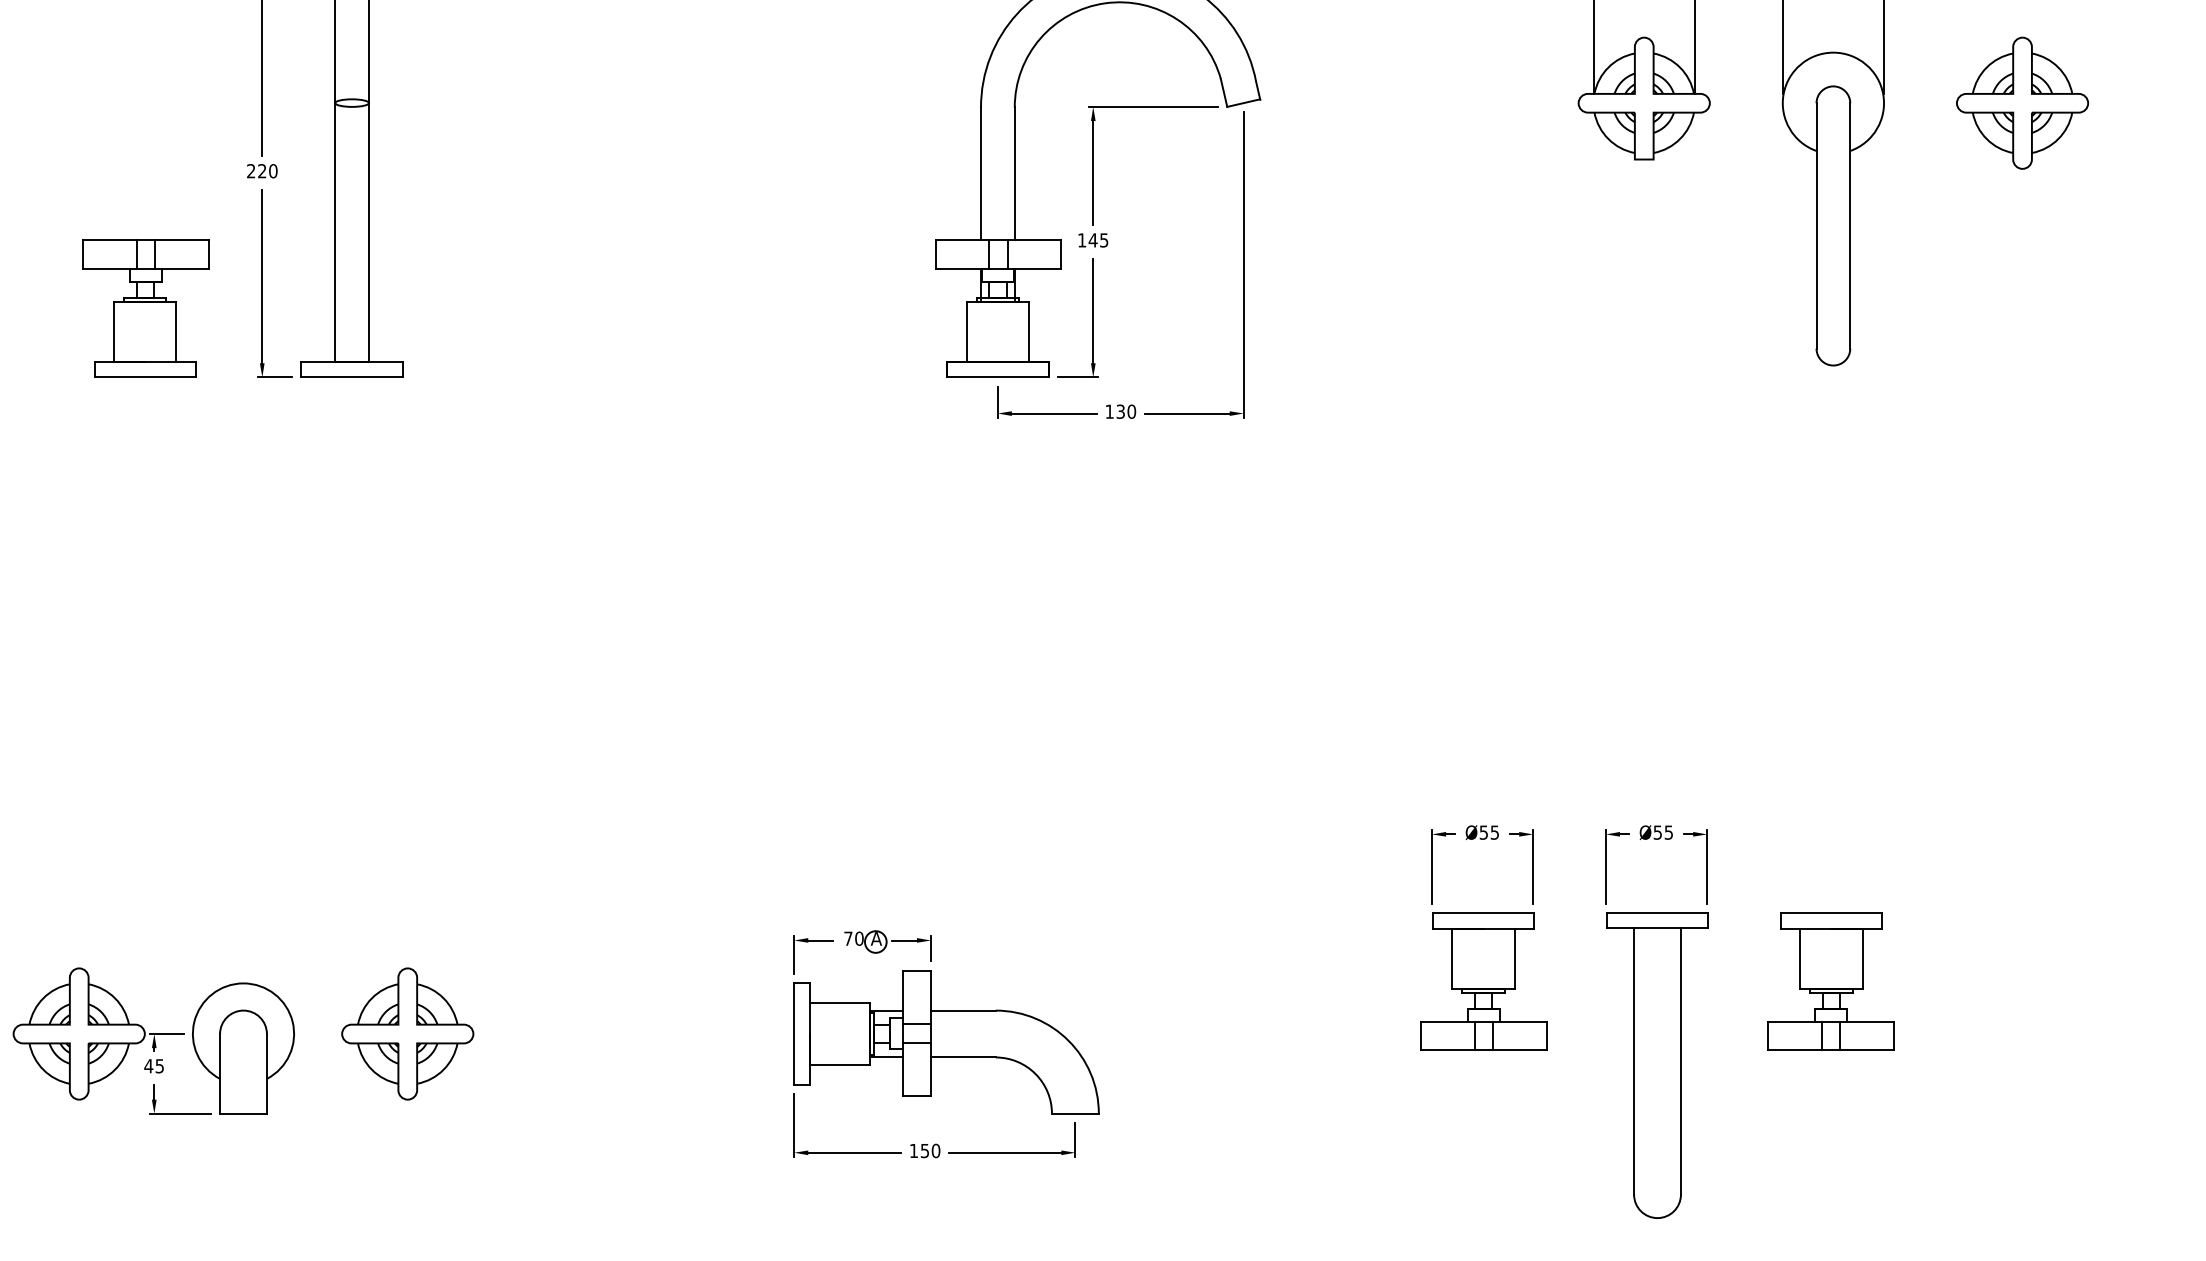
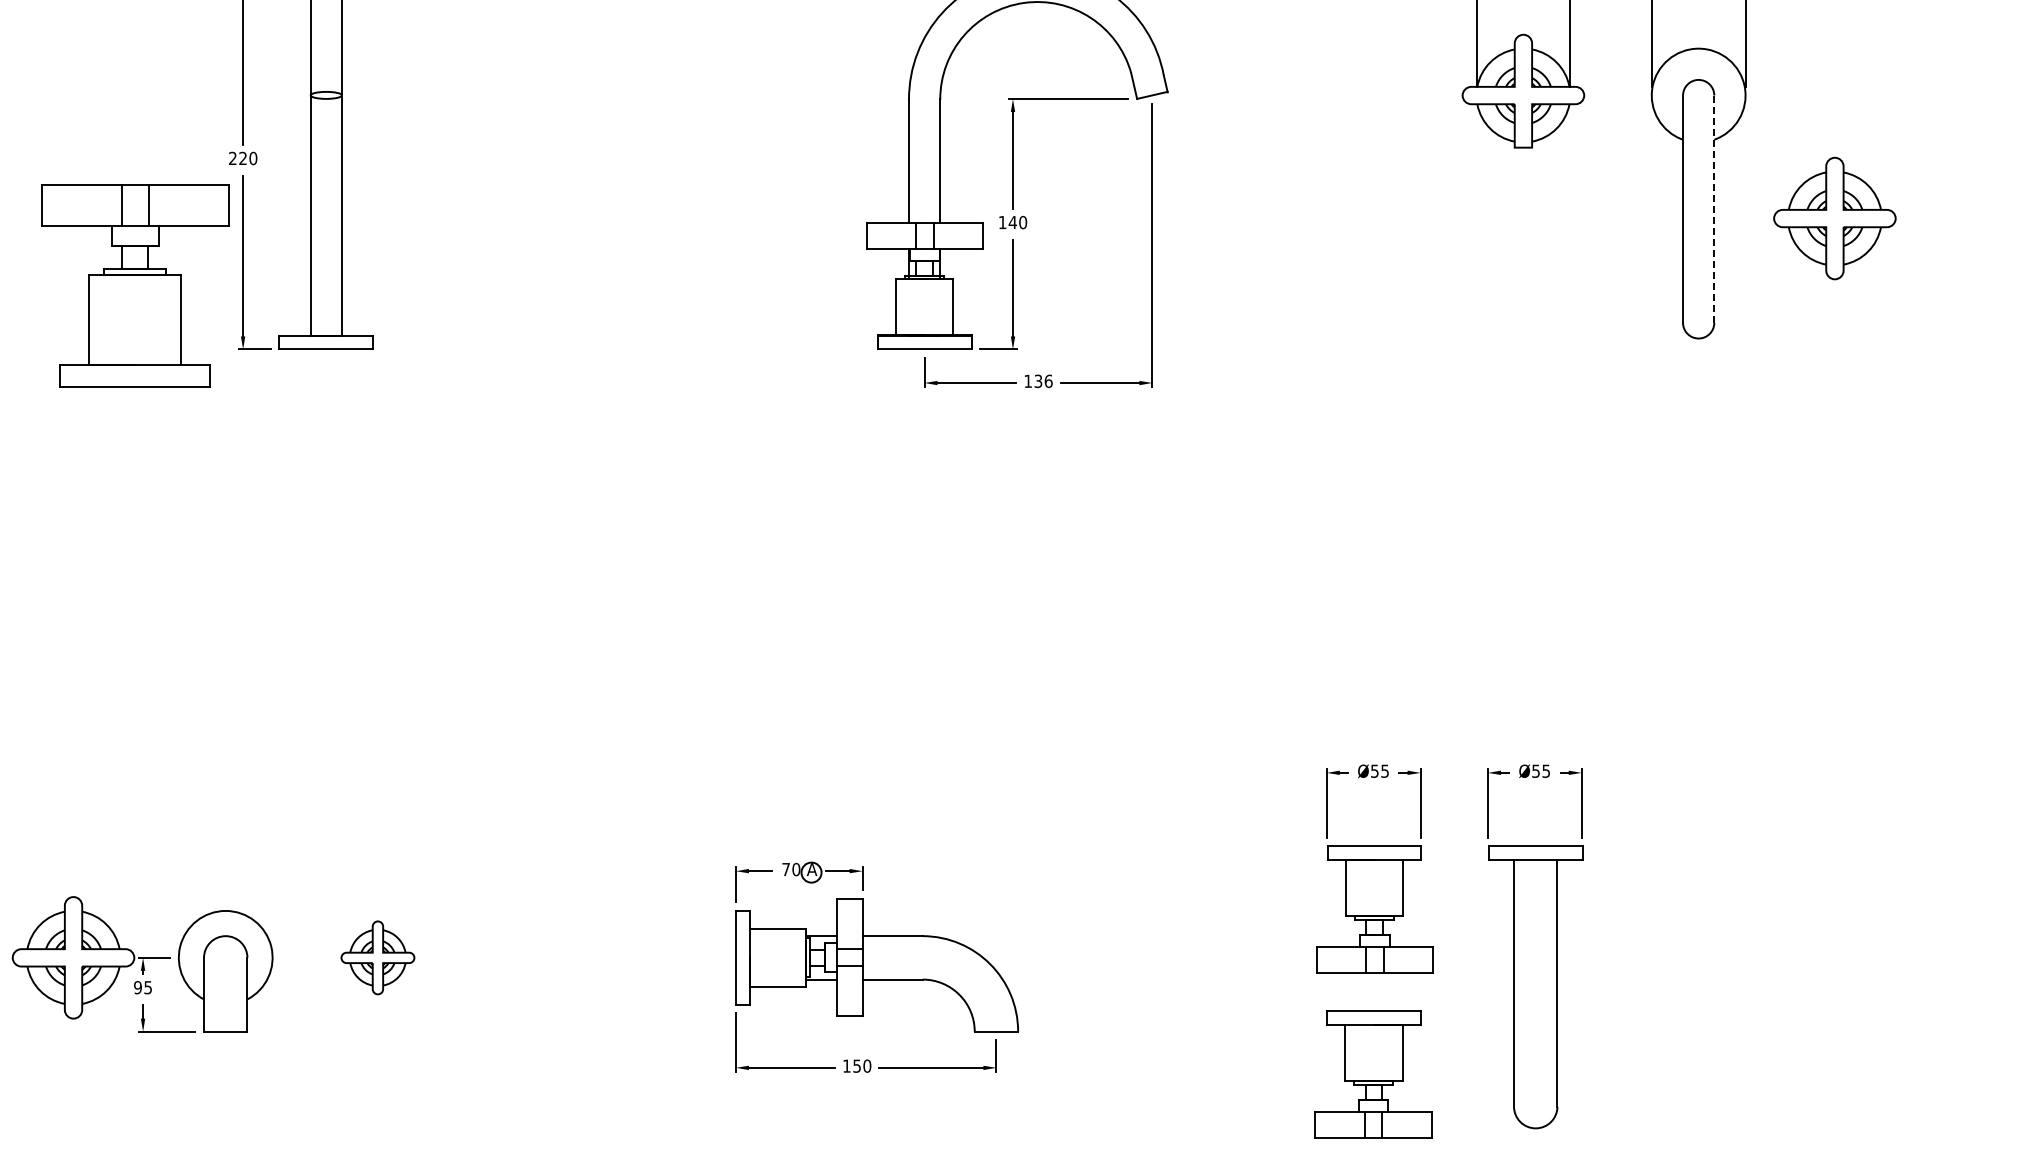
part: (2022, 103) -> (1834, 218), moved
line: (1850, 226) -> (1714, 209), solid -> dashed
text: (1104, 240) -> (1023, 222), 145 -> 140
part: (145, 308) -> (134, 285), size x1.6
text: (1131, 410) -> (1048, 380), 130 -> 136
part: (1831, 981) -> (1373, 1074), moved
part: (407, 1033) -> (377, 957), size x0.6
text: (148, 1066) -> (137, 987), 45 -> 95

